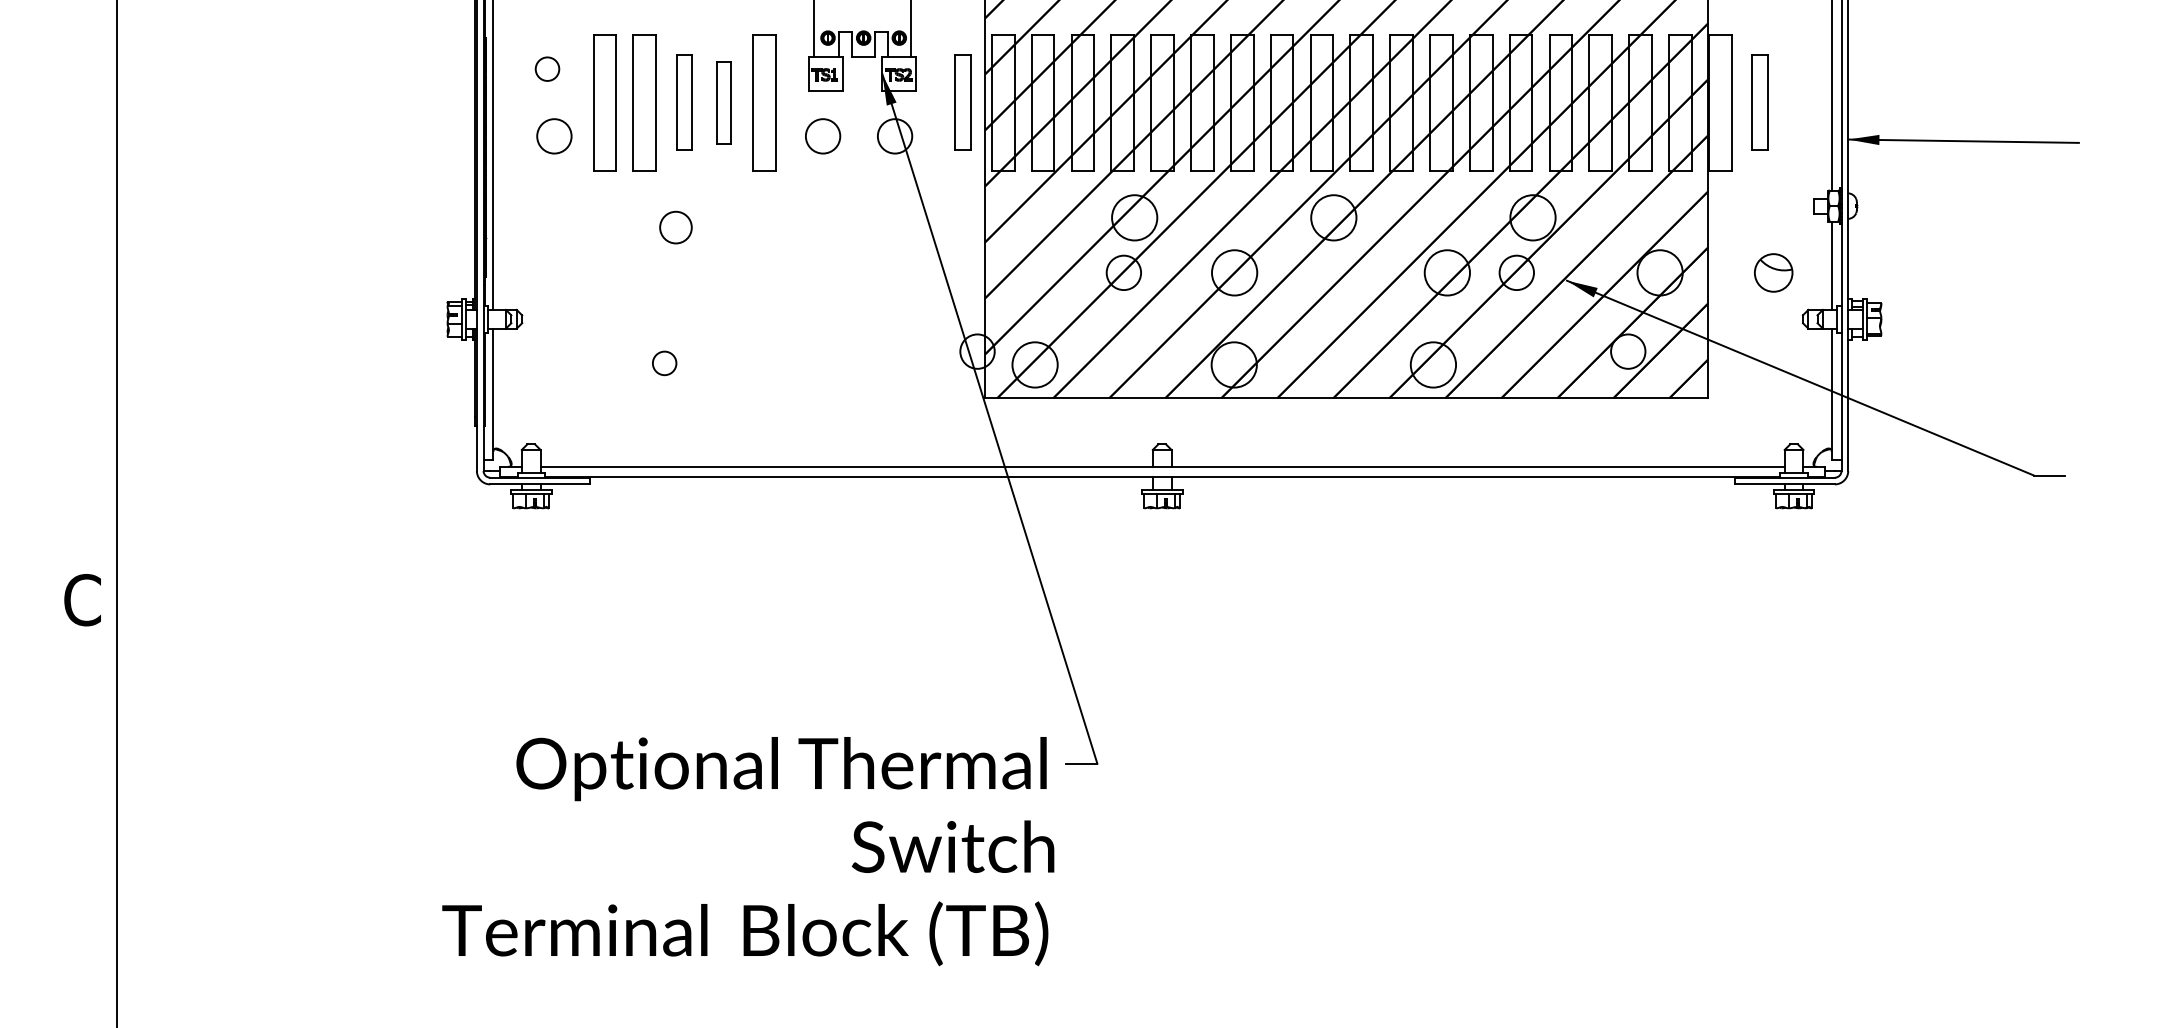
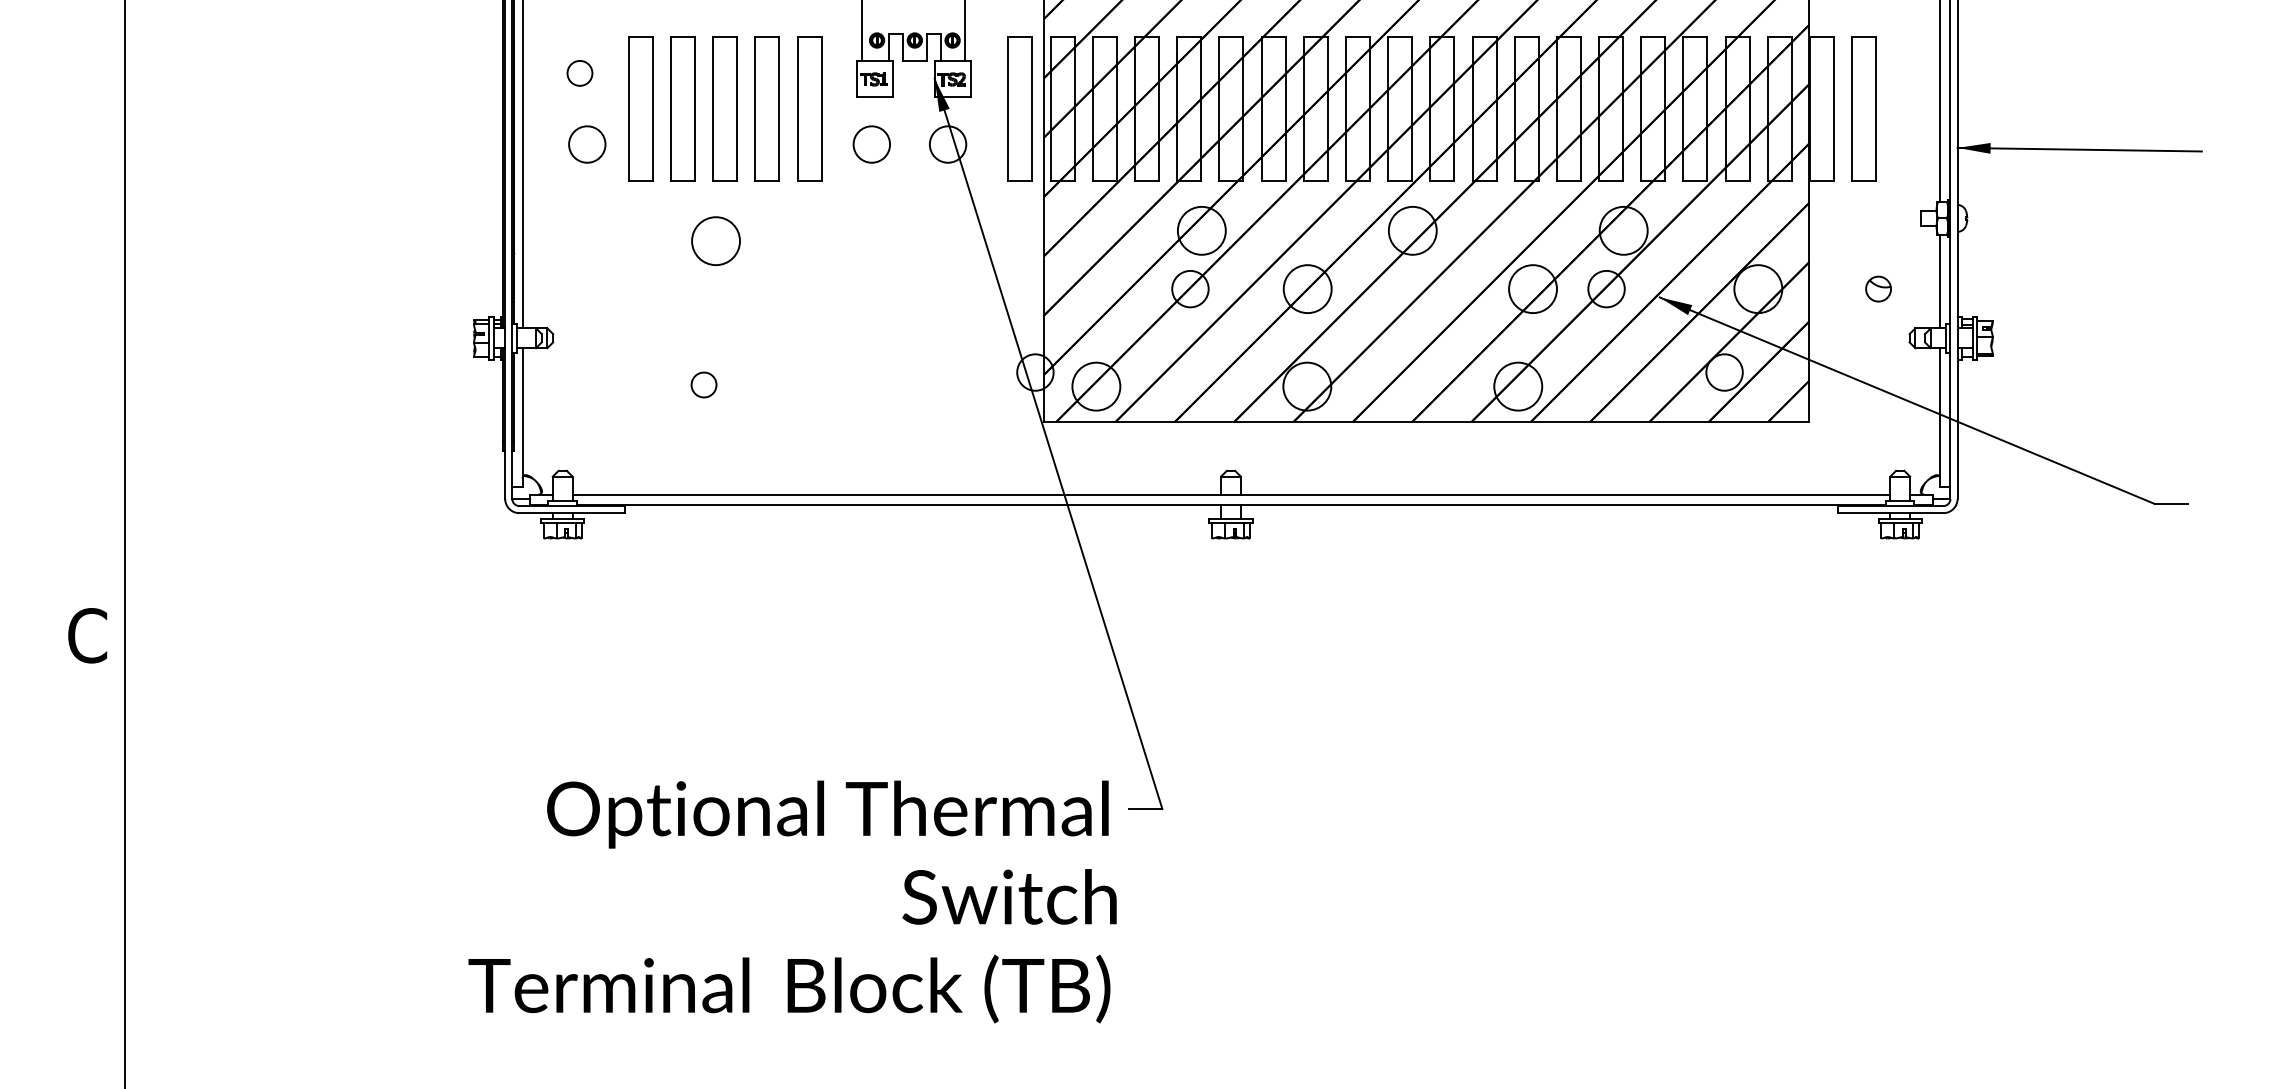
part: (683, 102) -> (724, 108), size x1.43
part: (723, 102) -> (766, 108), size x1.67
part: (962, 102) -> (1019, 108), size x1.43
part: (1759, 102) -> (1863, 108), size x1.43
circle: (676, 227) -> (716, 241), size x1.43
part: (1773, 272) -> (1878, 288), size x0.62

